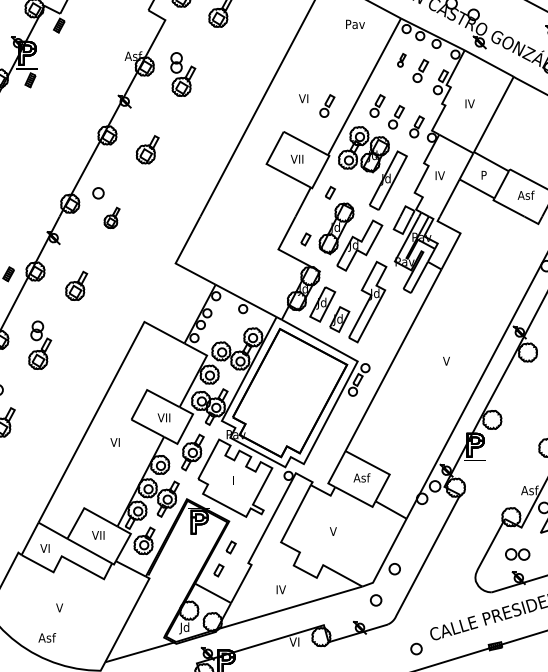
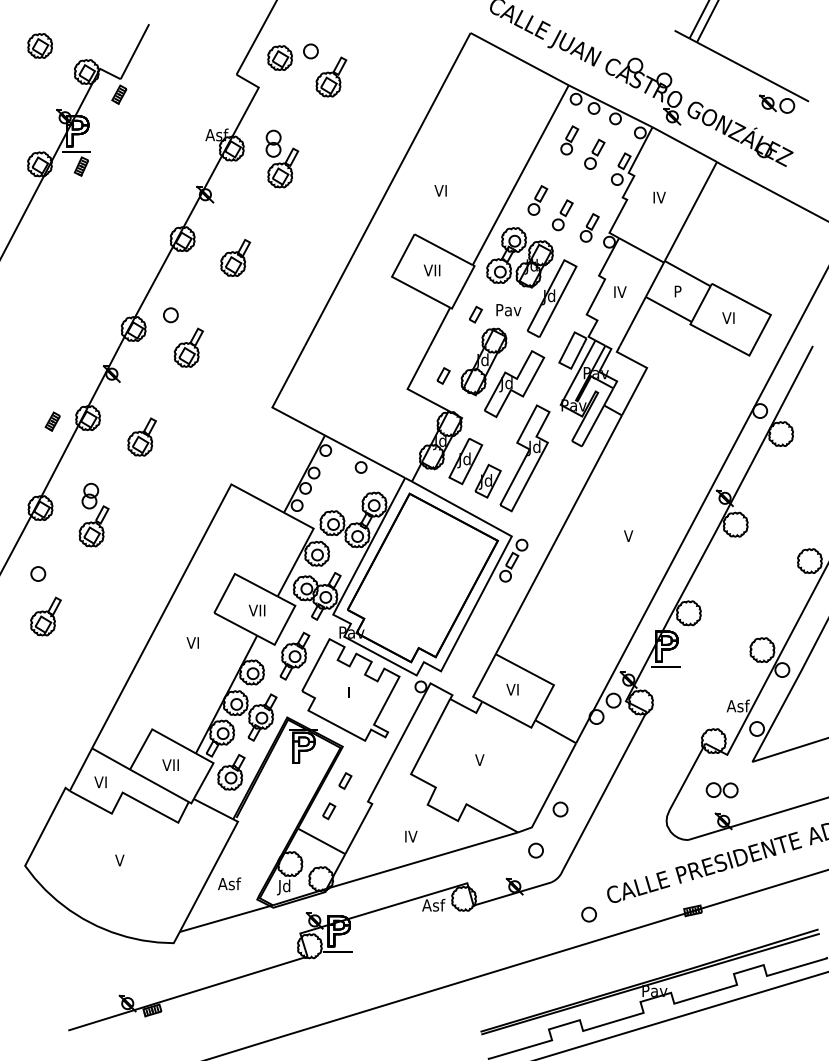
text: (355, 24) -> (508, 310), moved
part: (401, 60) -> (569, 140), size x1.67
part: (327, 106) -> (471, 200), removed
text: (526, 195) -> (733, 317), Asf -> VI
part: (111, 217) -> (188, 347), size x1.43
text: (362, 477) -> (517, 689), Asf -> VI
text: (47, 637) -> (229, 883), moved
text: (298, 641) -> (433, 904), VI -> Asf

